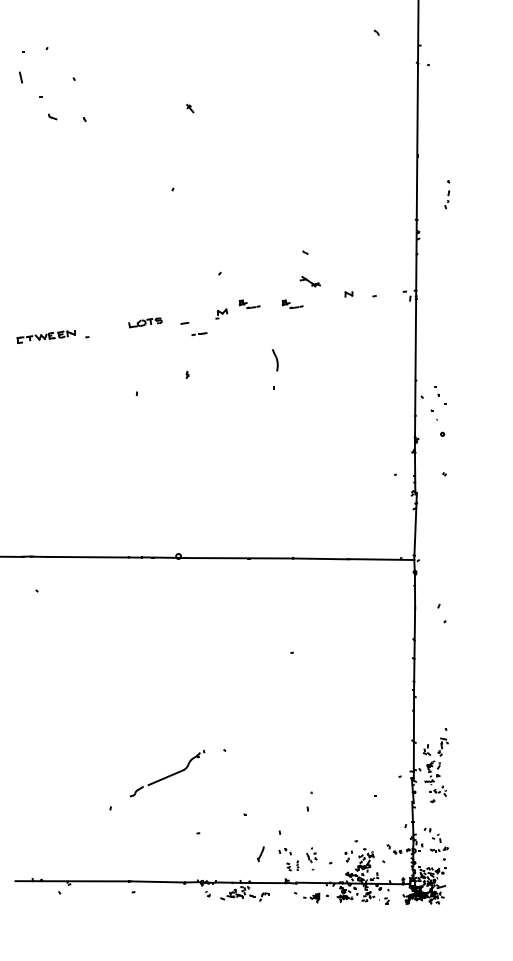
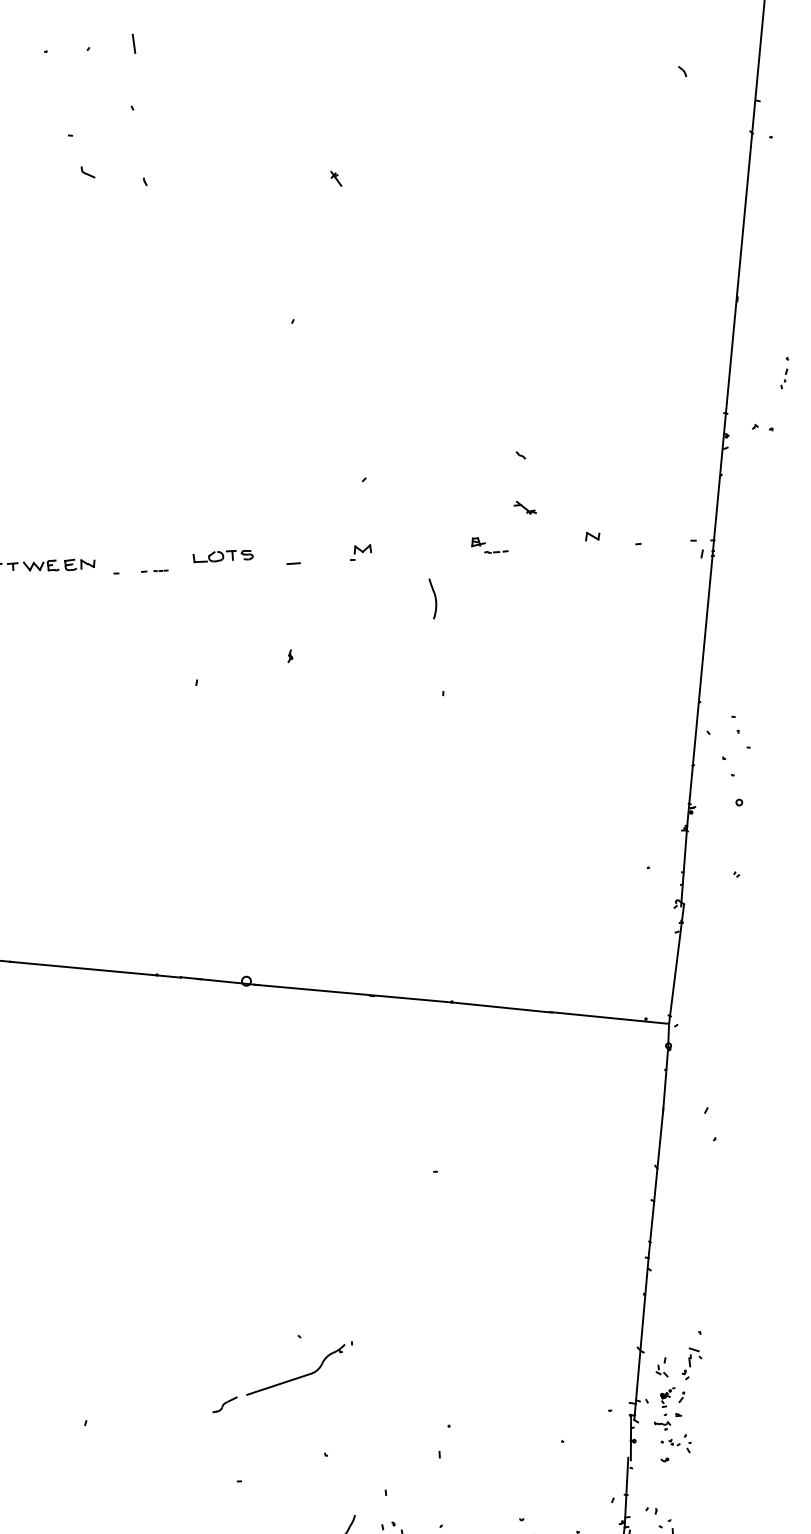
line: (20, 77) -> (133, 43), moved
part: (447, 194) -> (785, 372), size x0.62
part: (437, 225) -> (762, 426), added
part: (310, 281) -> (525, 507), size x0.62
part: (249, 303) -> (412, 537), removed
line: (199, 333) -> (154, 570), moved
part: (275, 360) -> (432, 599), moved
part: (167, 773) -> (282, 1376), moved

